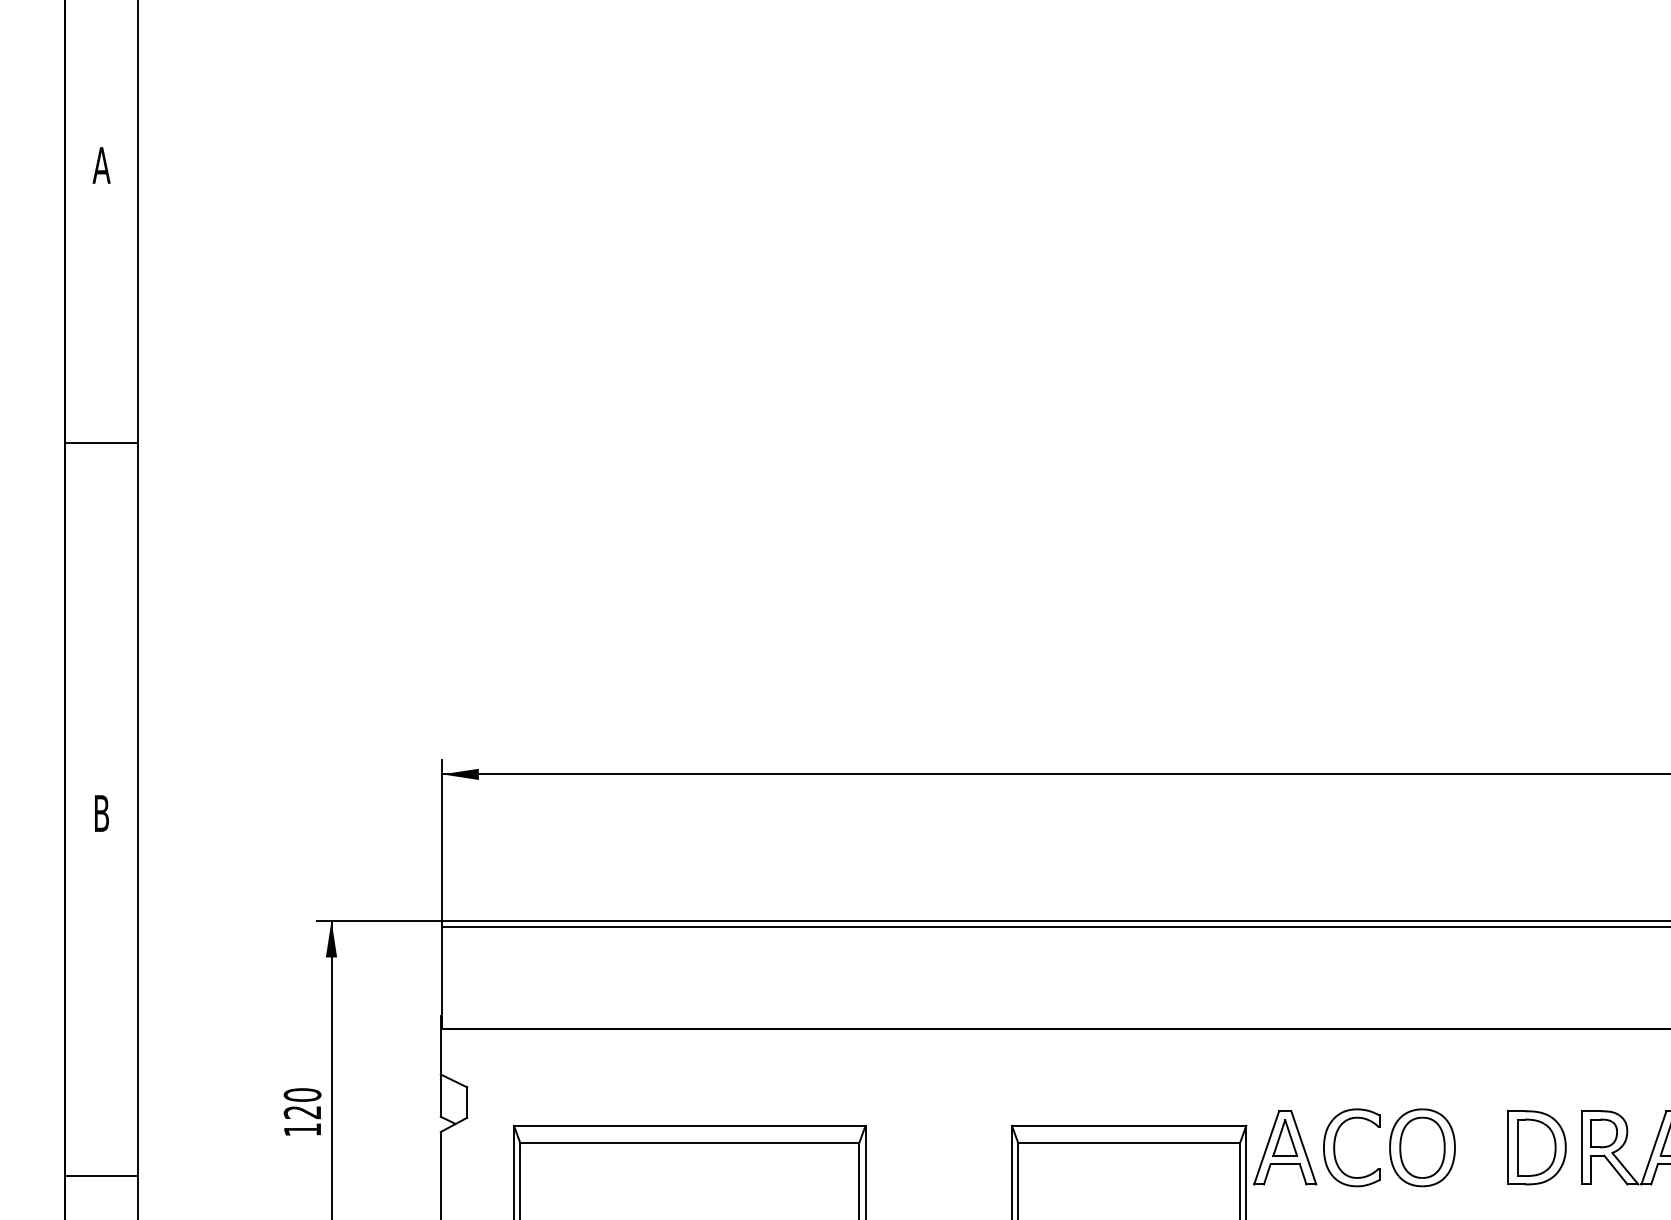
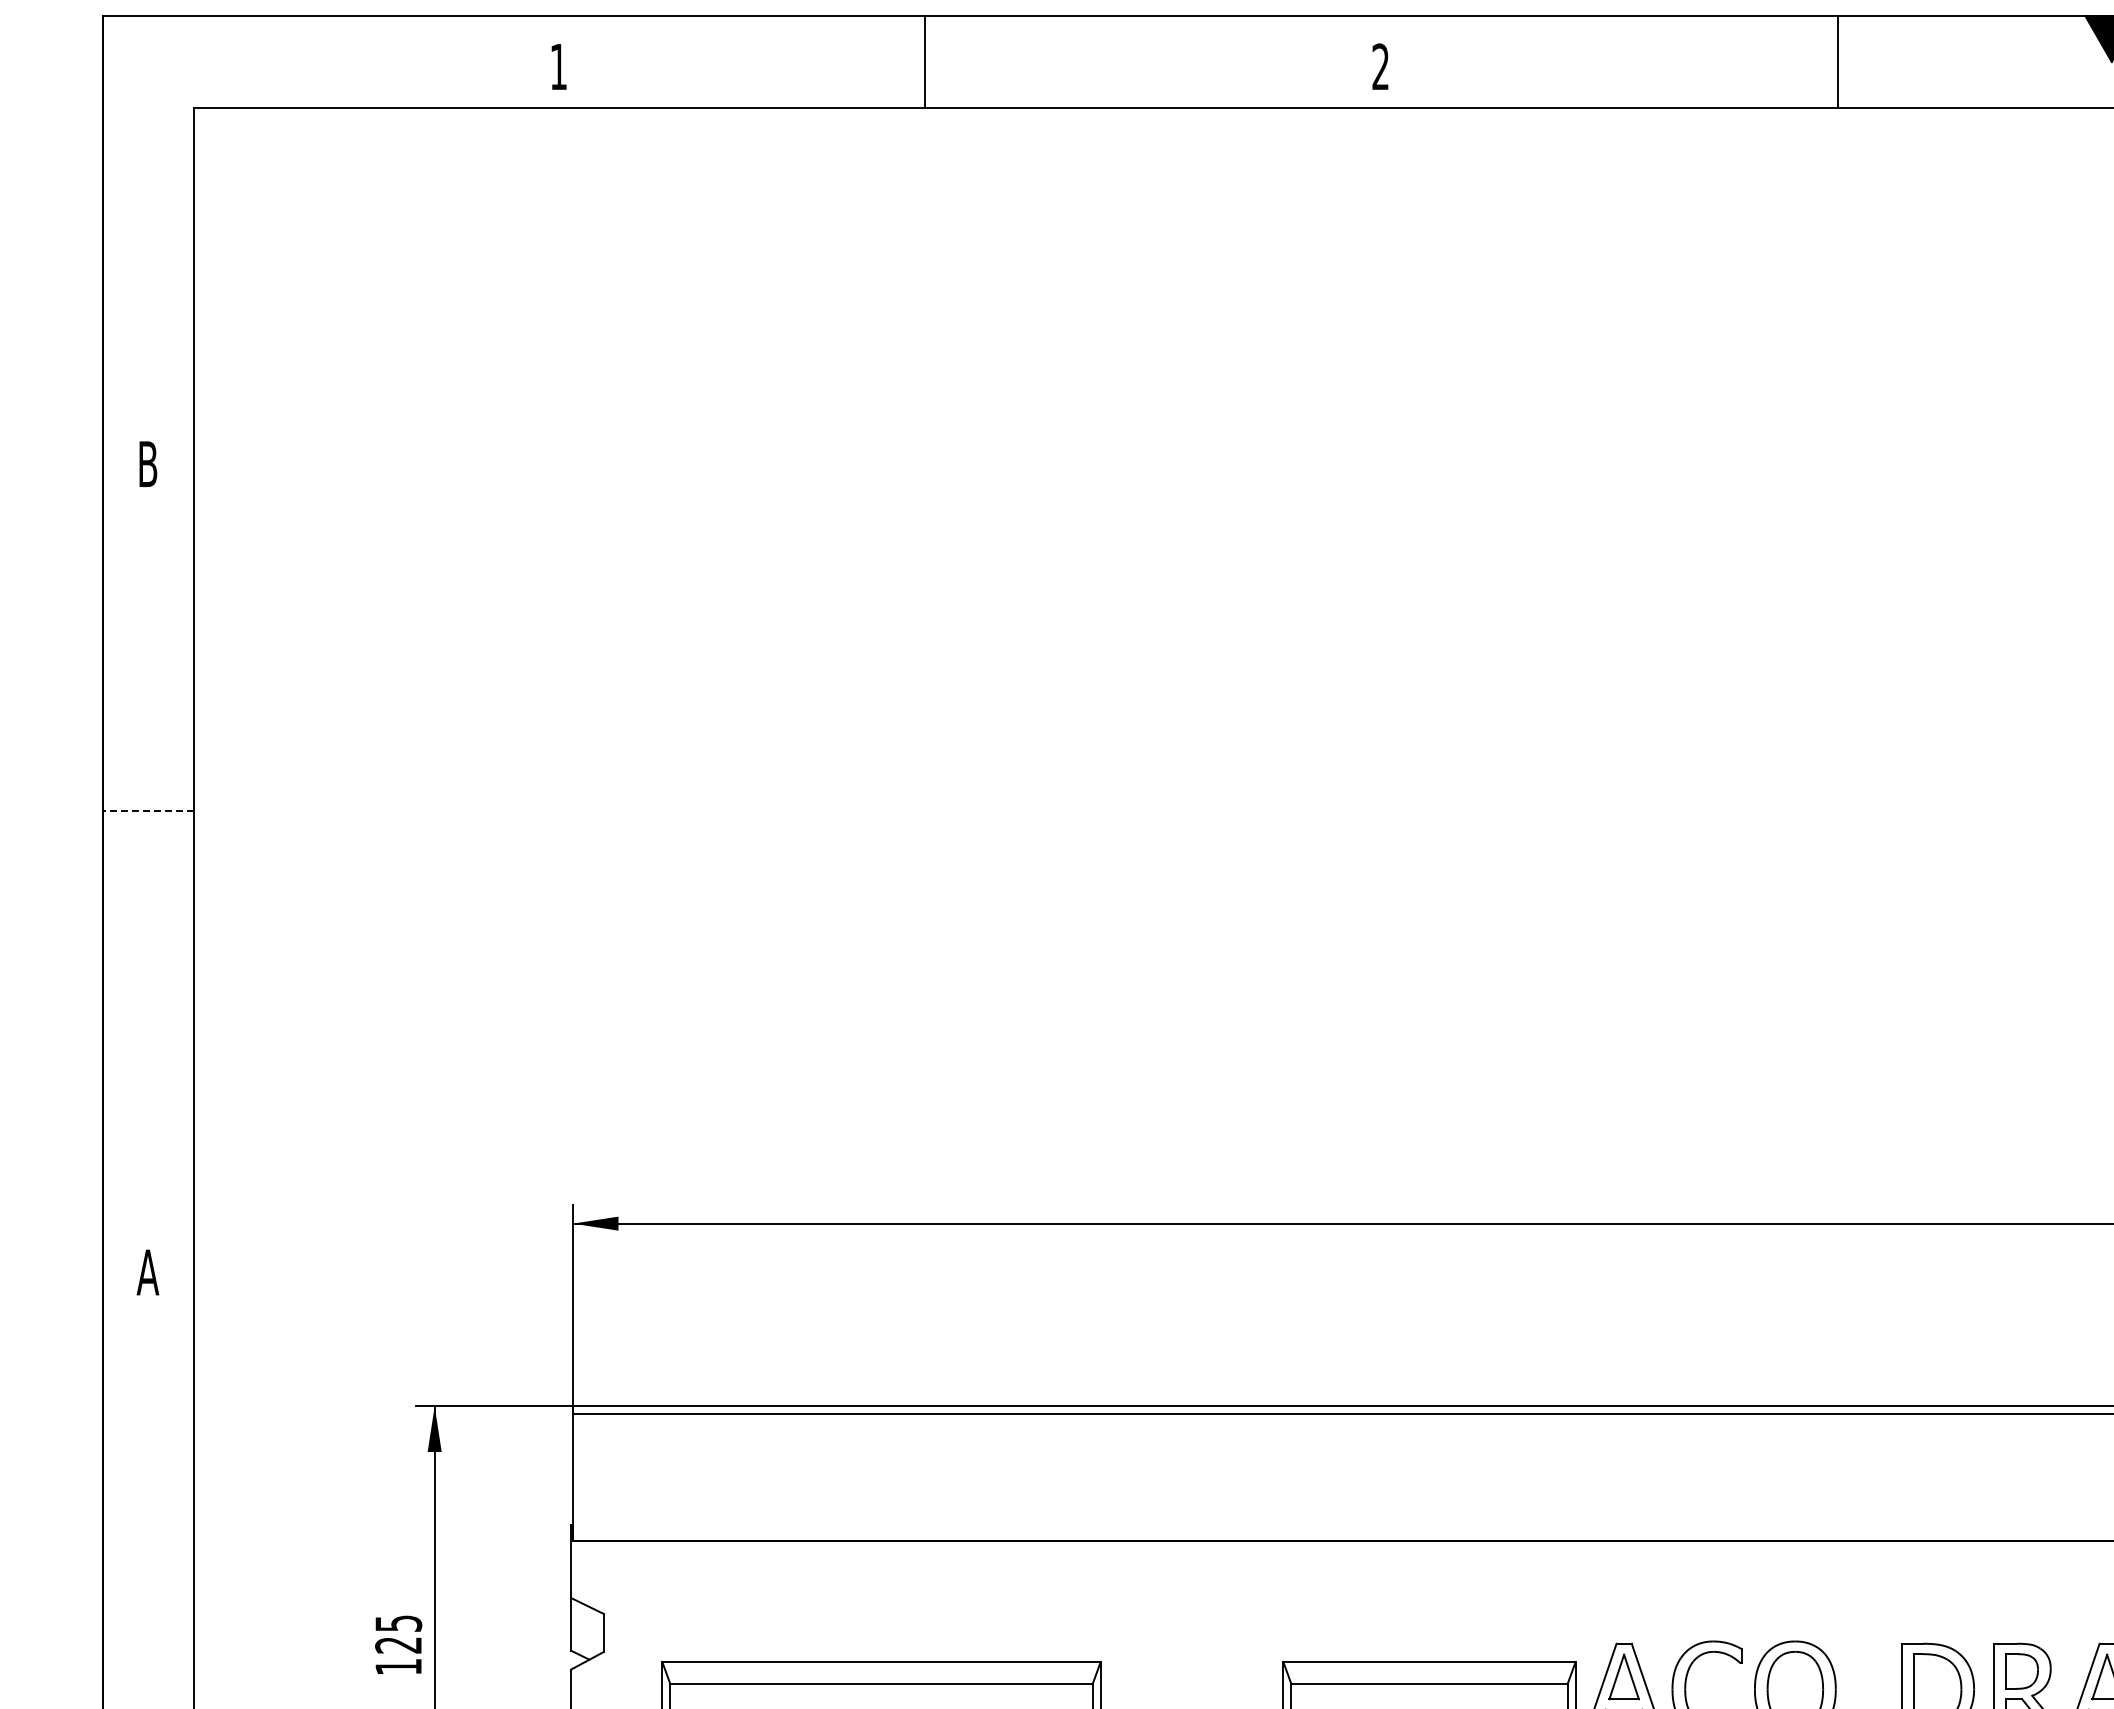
text: (101, 164) -> (147, 463), A -> B
line: (102, 443) -> (148, 810), solid -> dashed
text: (101, 813) -> (147, 1272), B -> A
text: (302, 1094) -> (398, 1623), 120 -> 125

